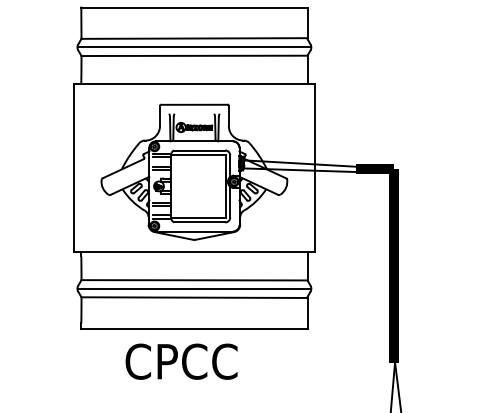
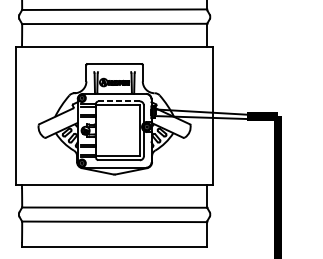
line: (194, 47) -> (114, 17), removed
line: (199, 150) -> (118, 101), solid -> dashed
line: (194, 288) -> (114, 214), removed

